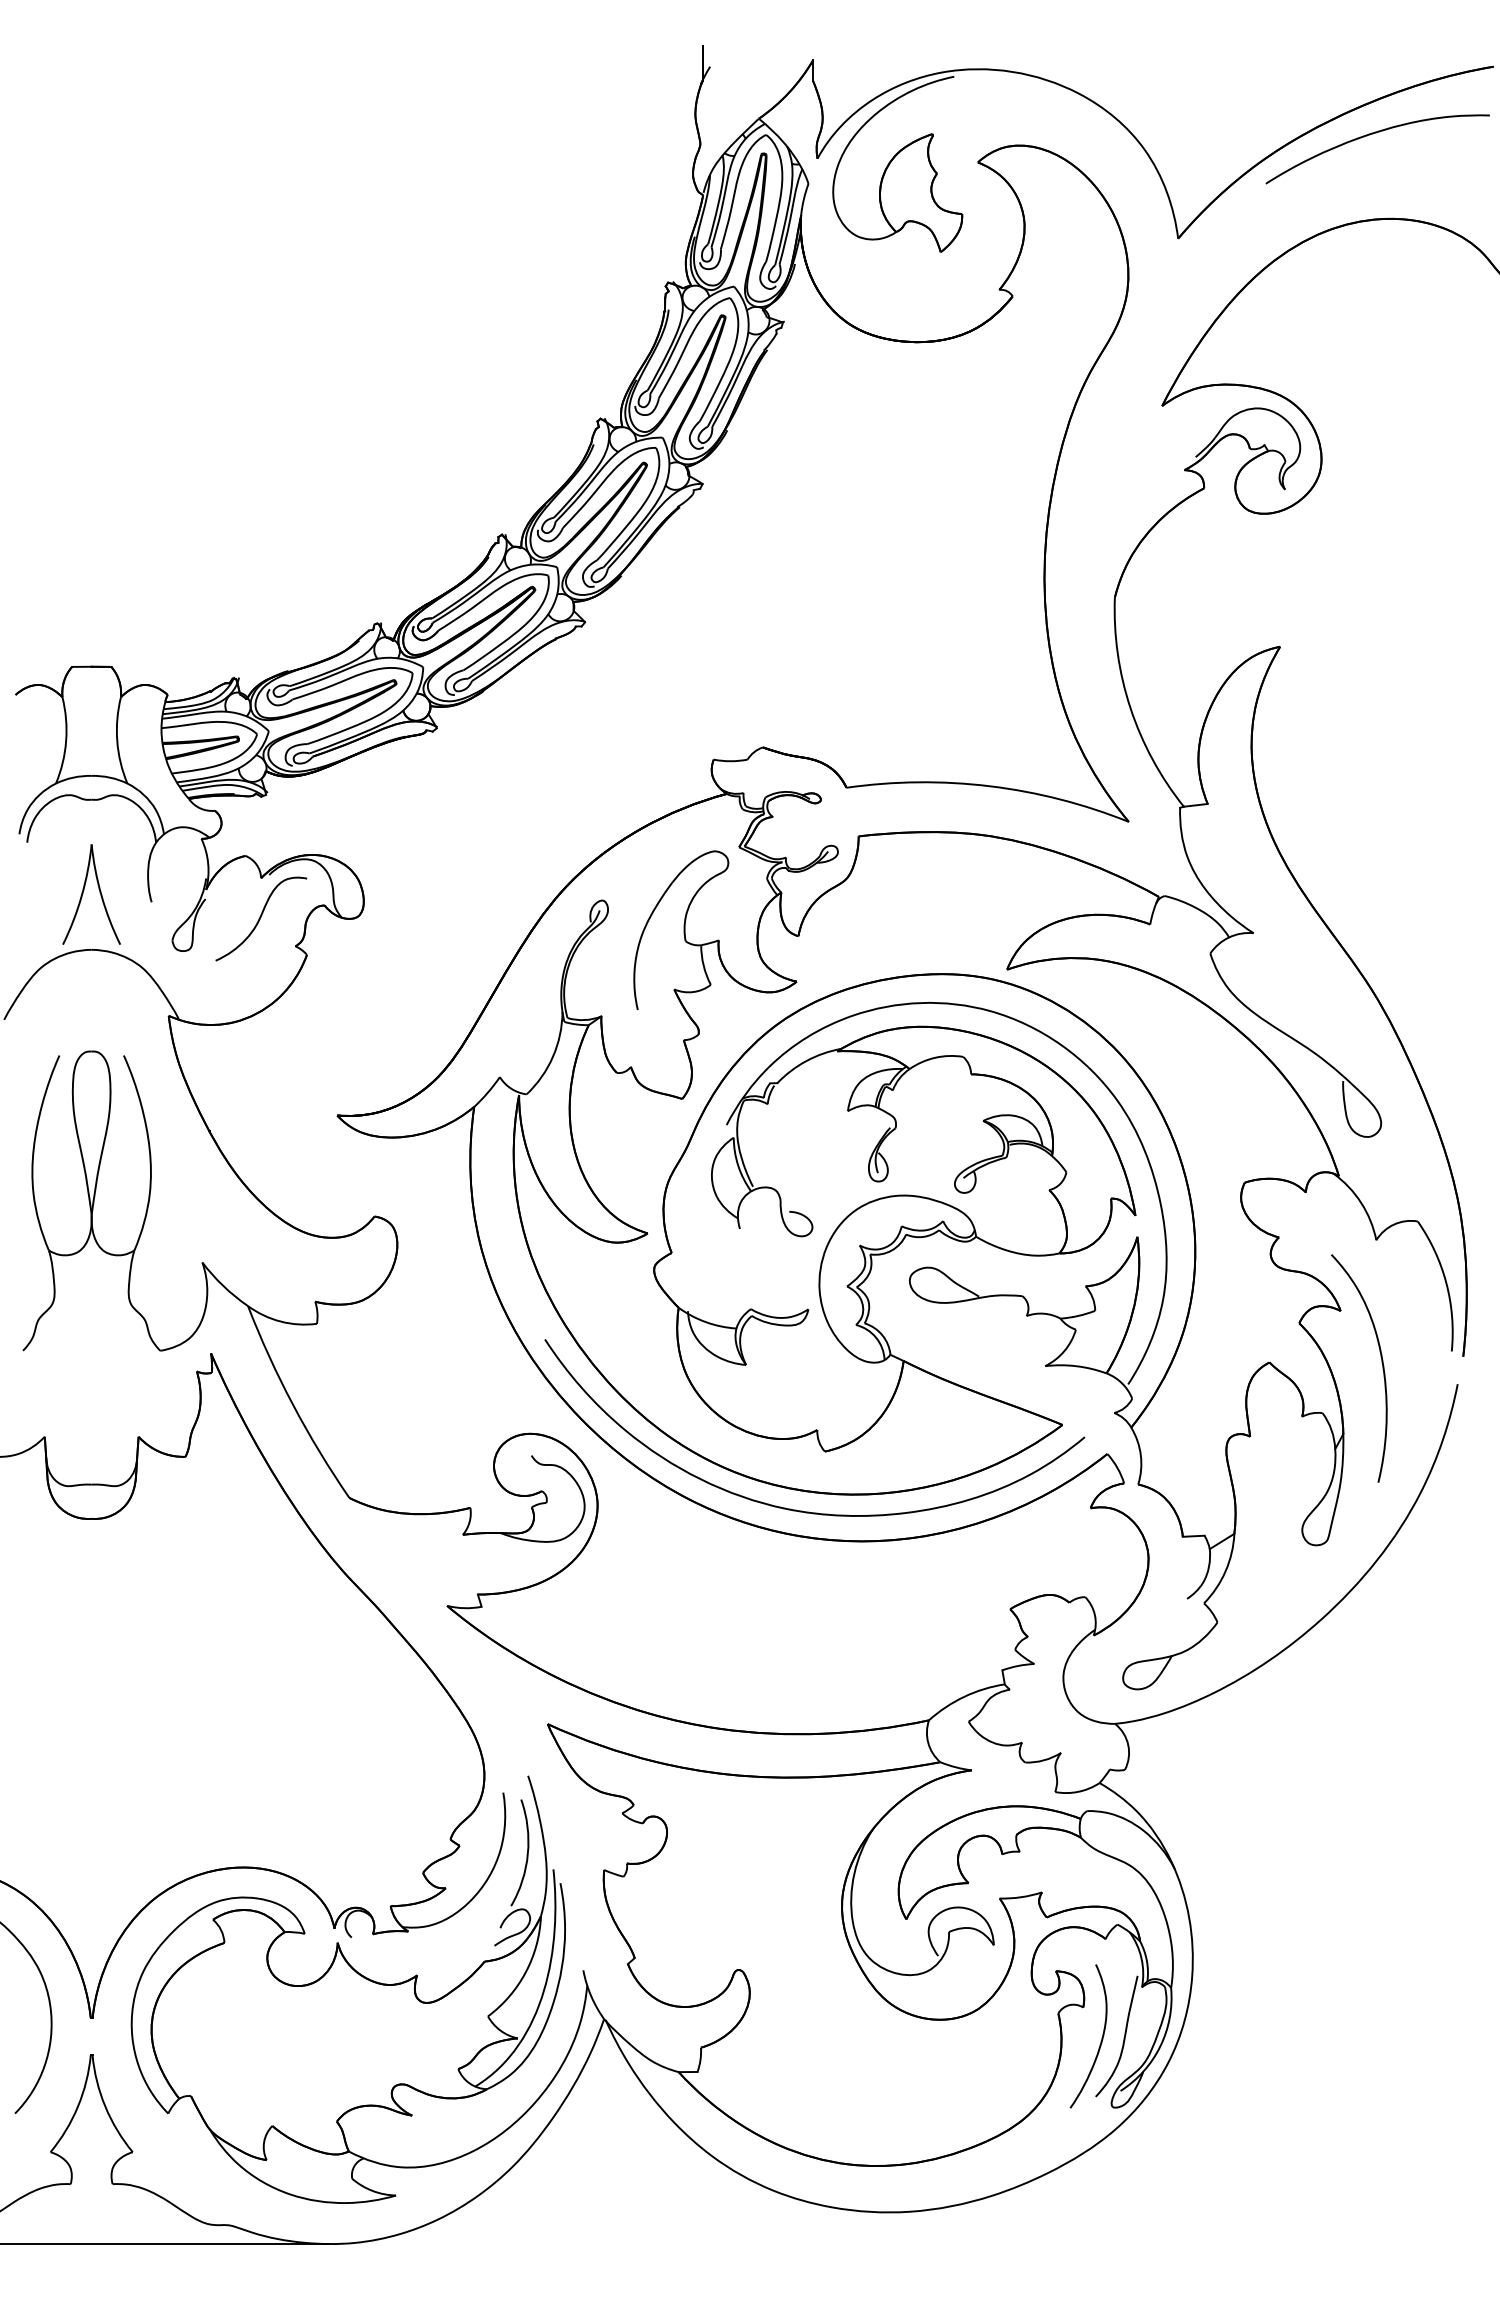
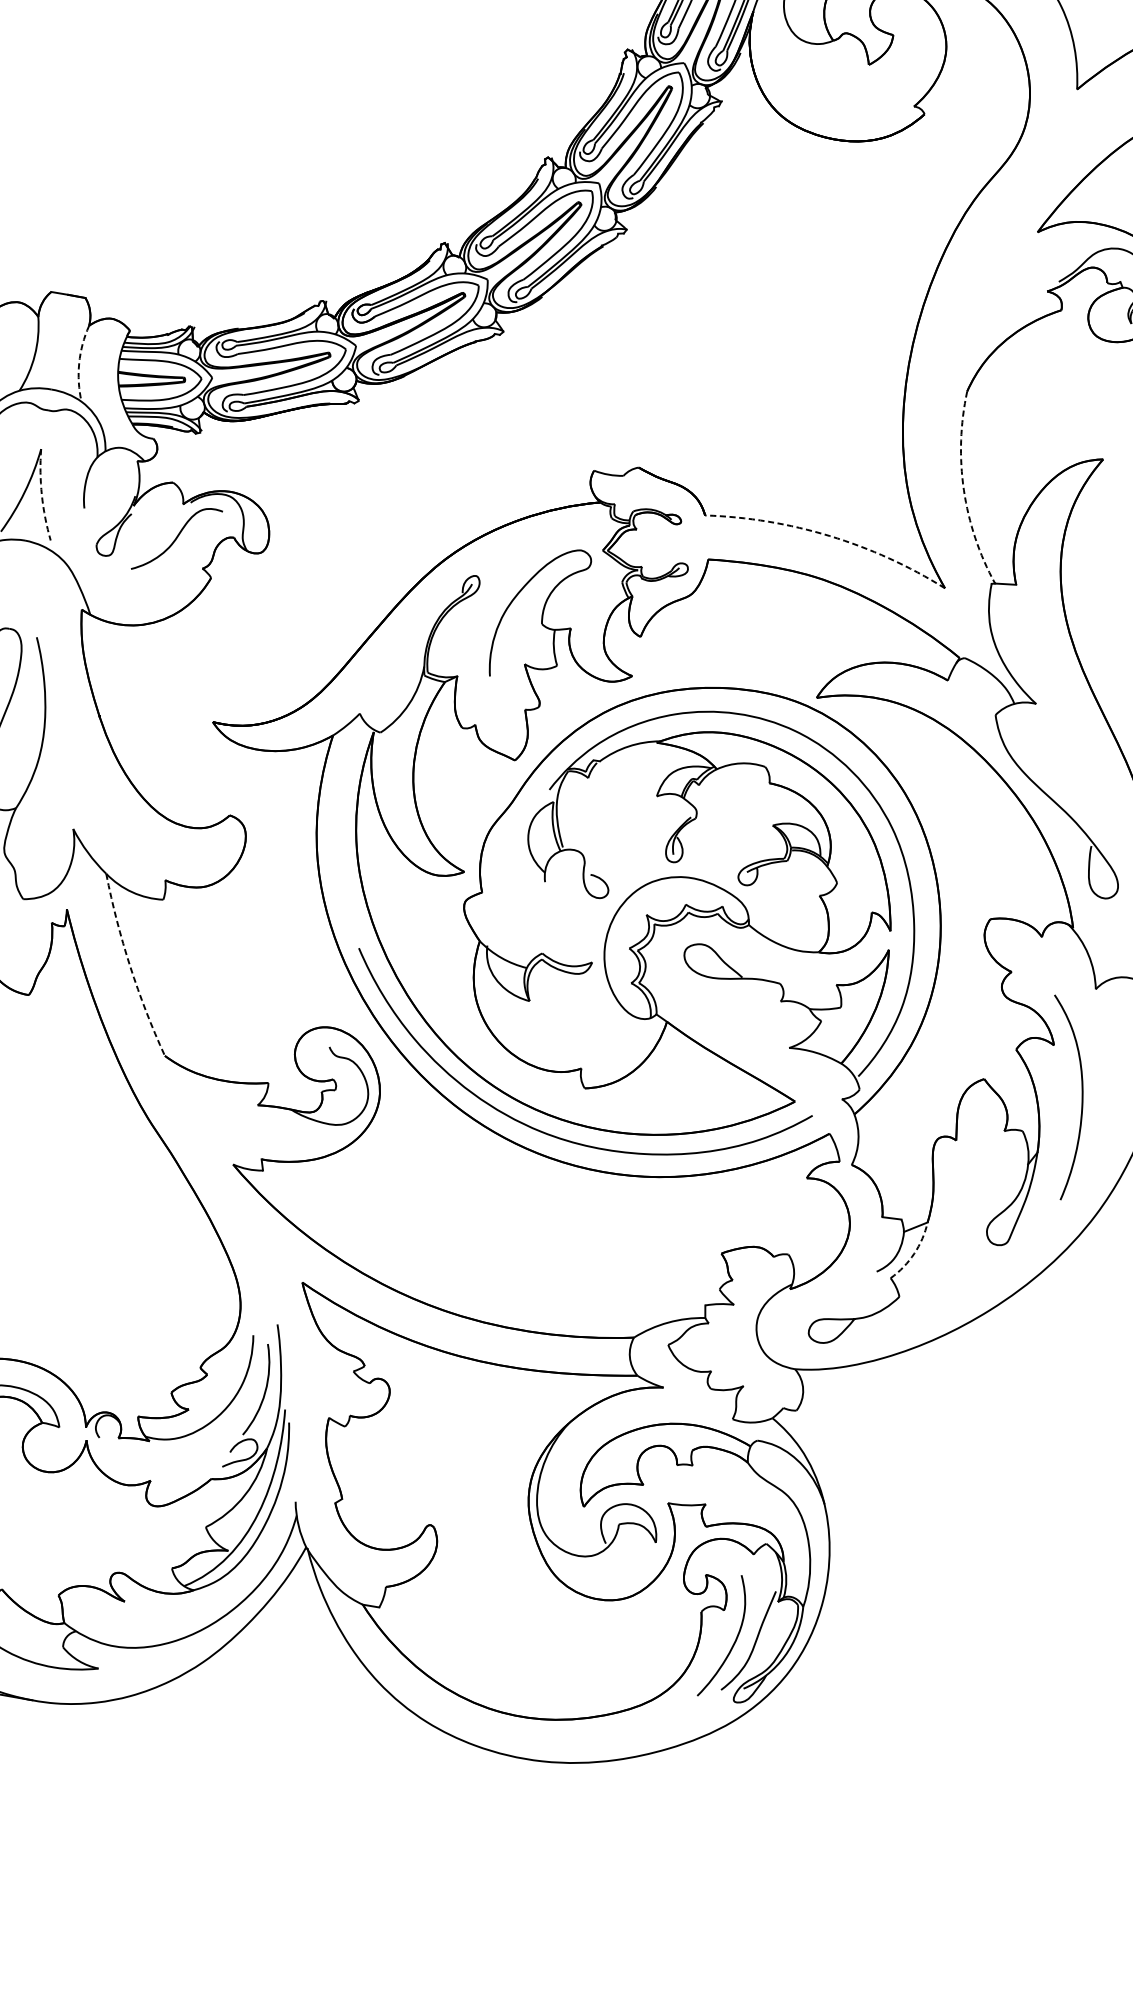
arc: (1130, 708) -> (963, 490), solid -> dashed
arc: (117, 741) -> (79, 363), solid -> dashed
arc: (989, 786) -> (829, 536), solid -> dashed
arc: (101, 895) -> (41, 494), solid -> dashed
arc: (293, 1404) -> (130, 966), solid -> dashed
arc: (1225, 1571) -> (914, 1253), solid -> dashed

